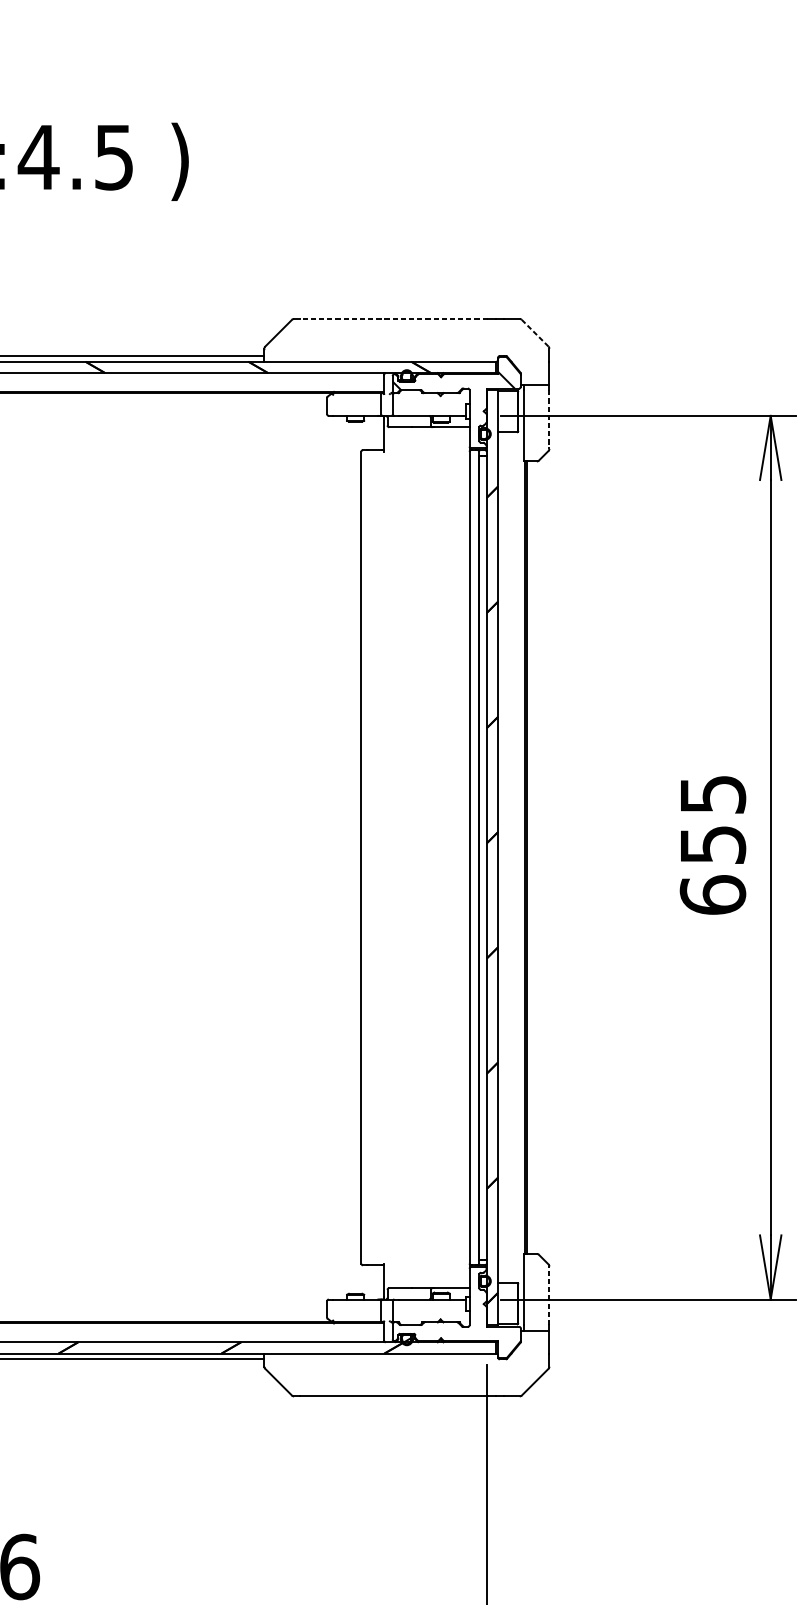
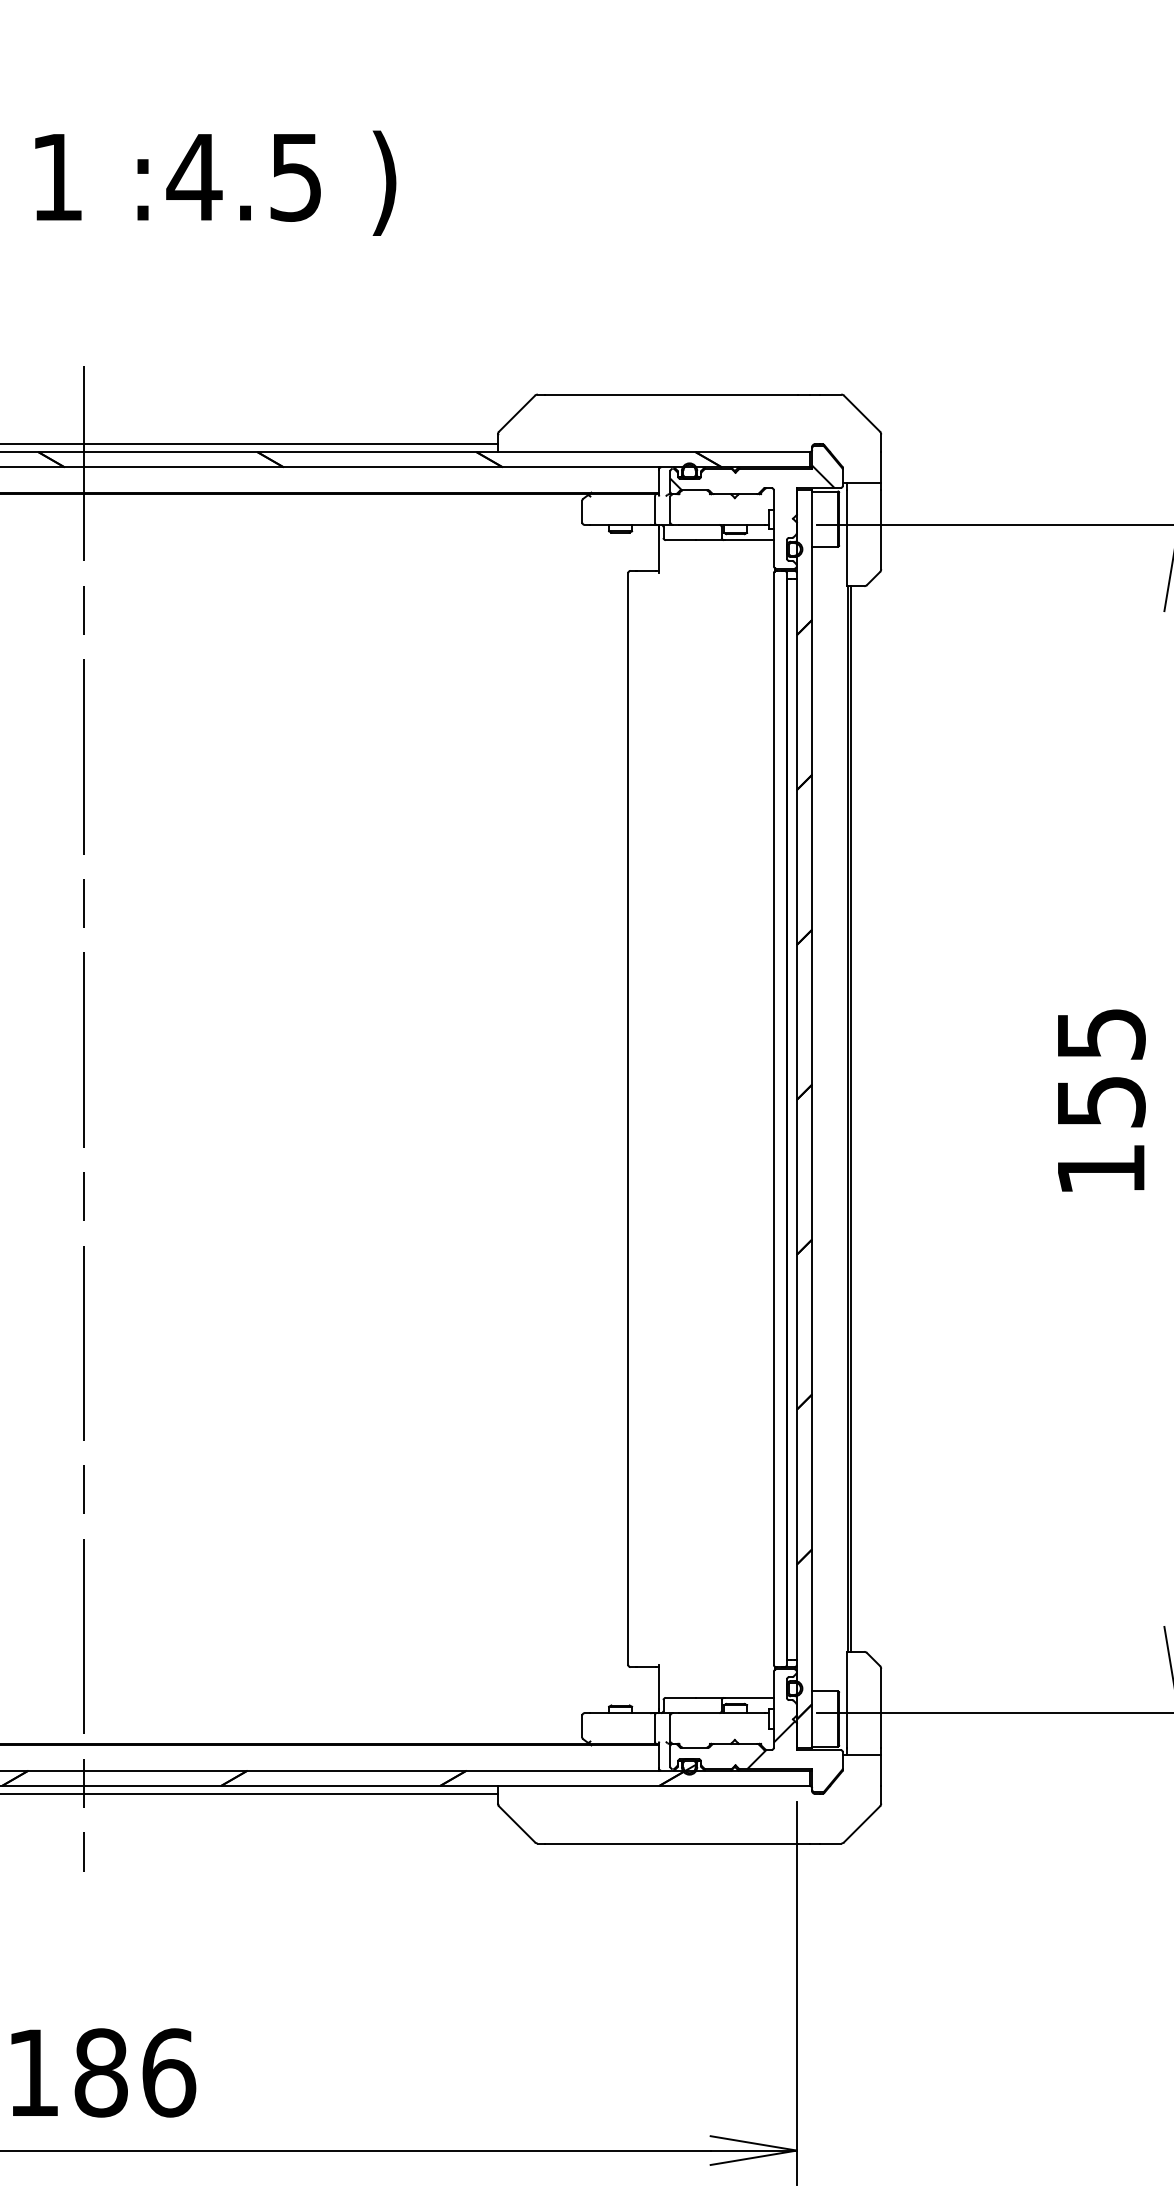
line: (393, 318) -> (671, 394), dashed -> solid
line: (535, 333) -> (862, 413), dashed -> solid
line: (549, 420) -> (881, 530), dashed -> solid
text: (712, 894) -> (1100, 1168), 655 -> 155
line: (549, 1295) -> (881, 1707), dashed -> solid
hatch: (467, 1323) -> (771, 1745), added

